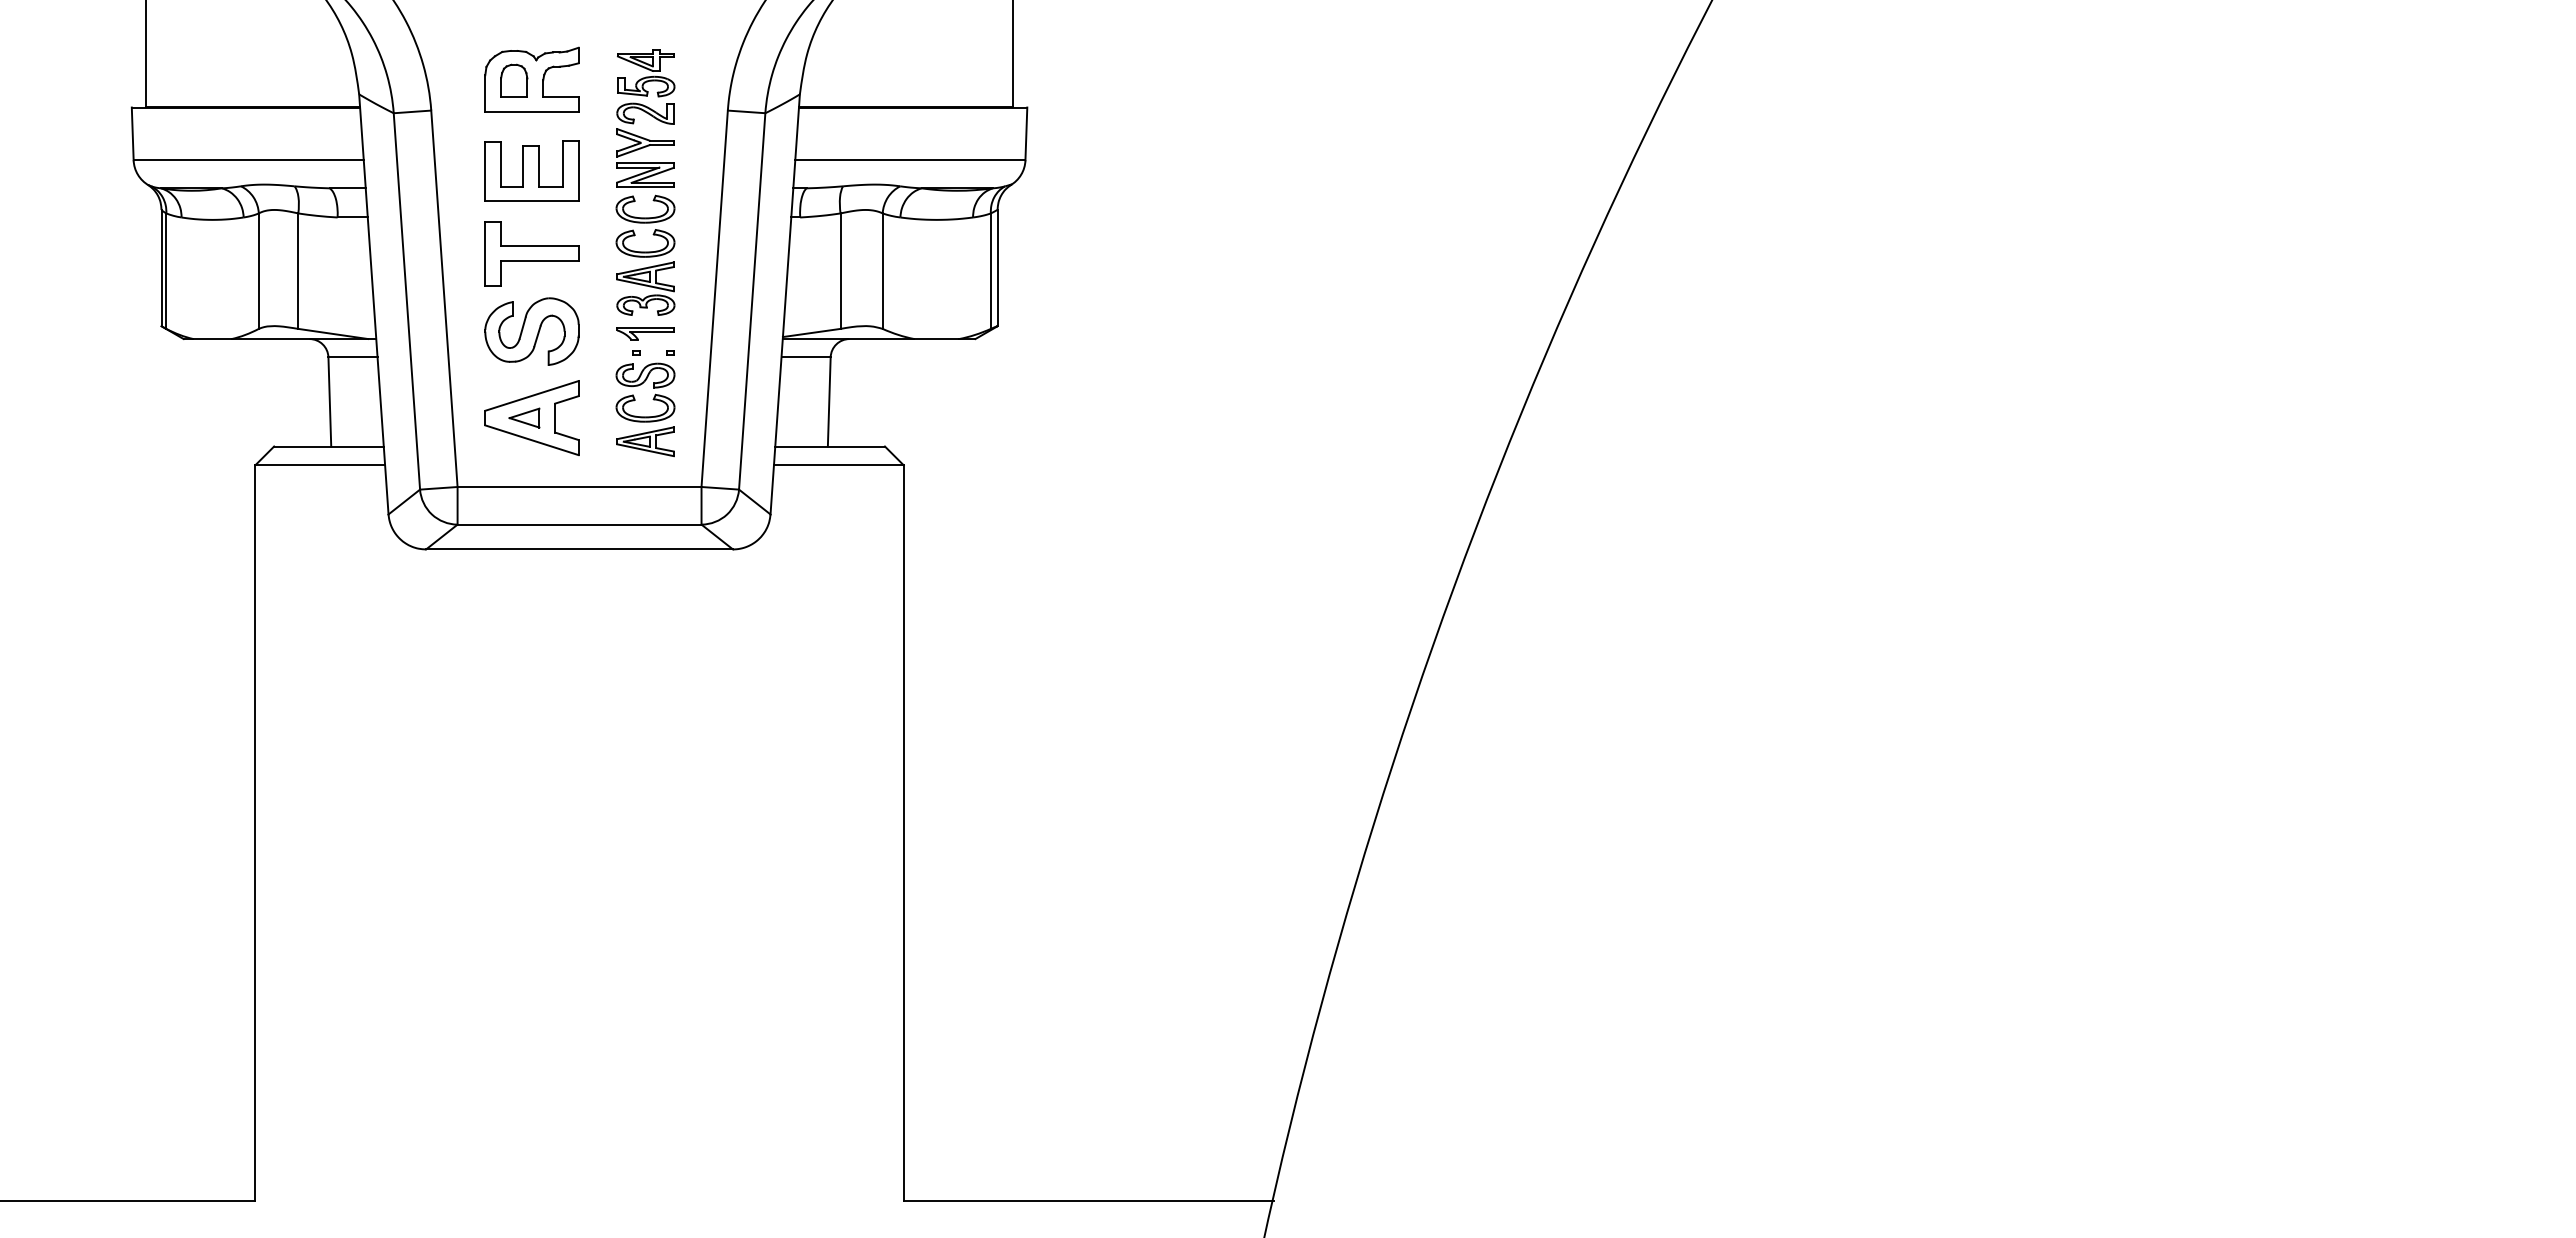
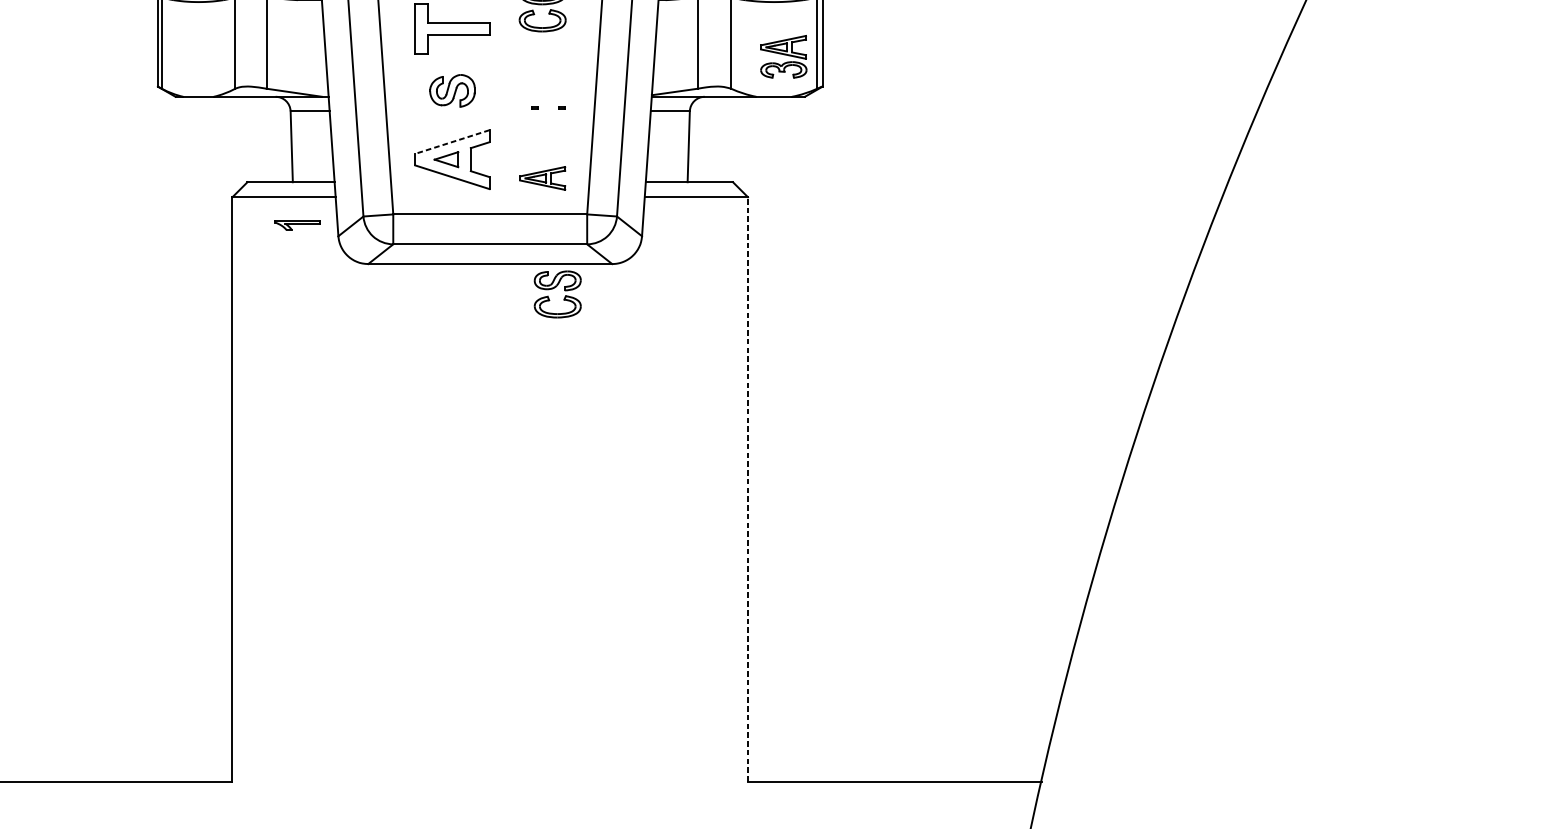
part: (645, 288) -> (783, 56), moved
part: (531, 331) -> (452, 90), size x0.6
part: (645, 333) -> (297, 225), moved
part: (642, 384) -> (555, 287), moved
line: (531, 395) -> (452, 141), solid -> dashed
line: (903, 832) -> (747, 489), solid -> dashed

